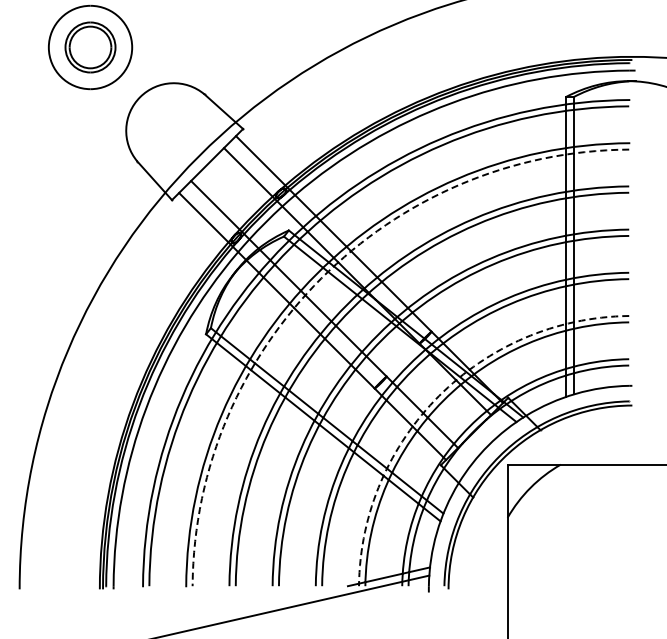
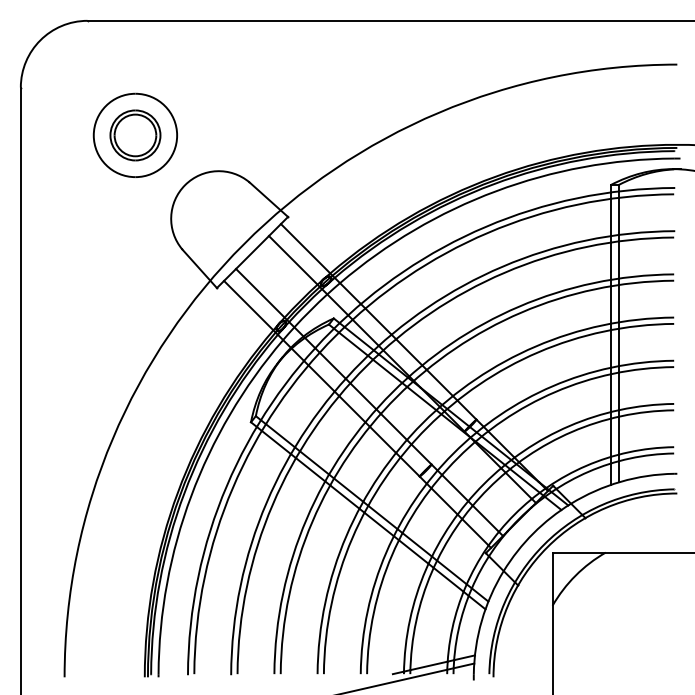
arc: (321, 278) -> (366, 366), dashed -> solid
arc: (439, 396) -> (484, 484), dashed -> solid

